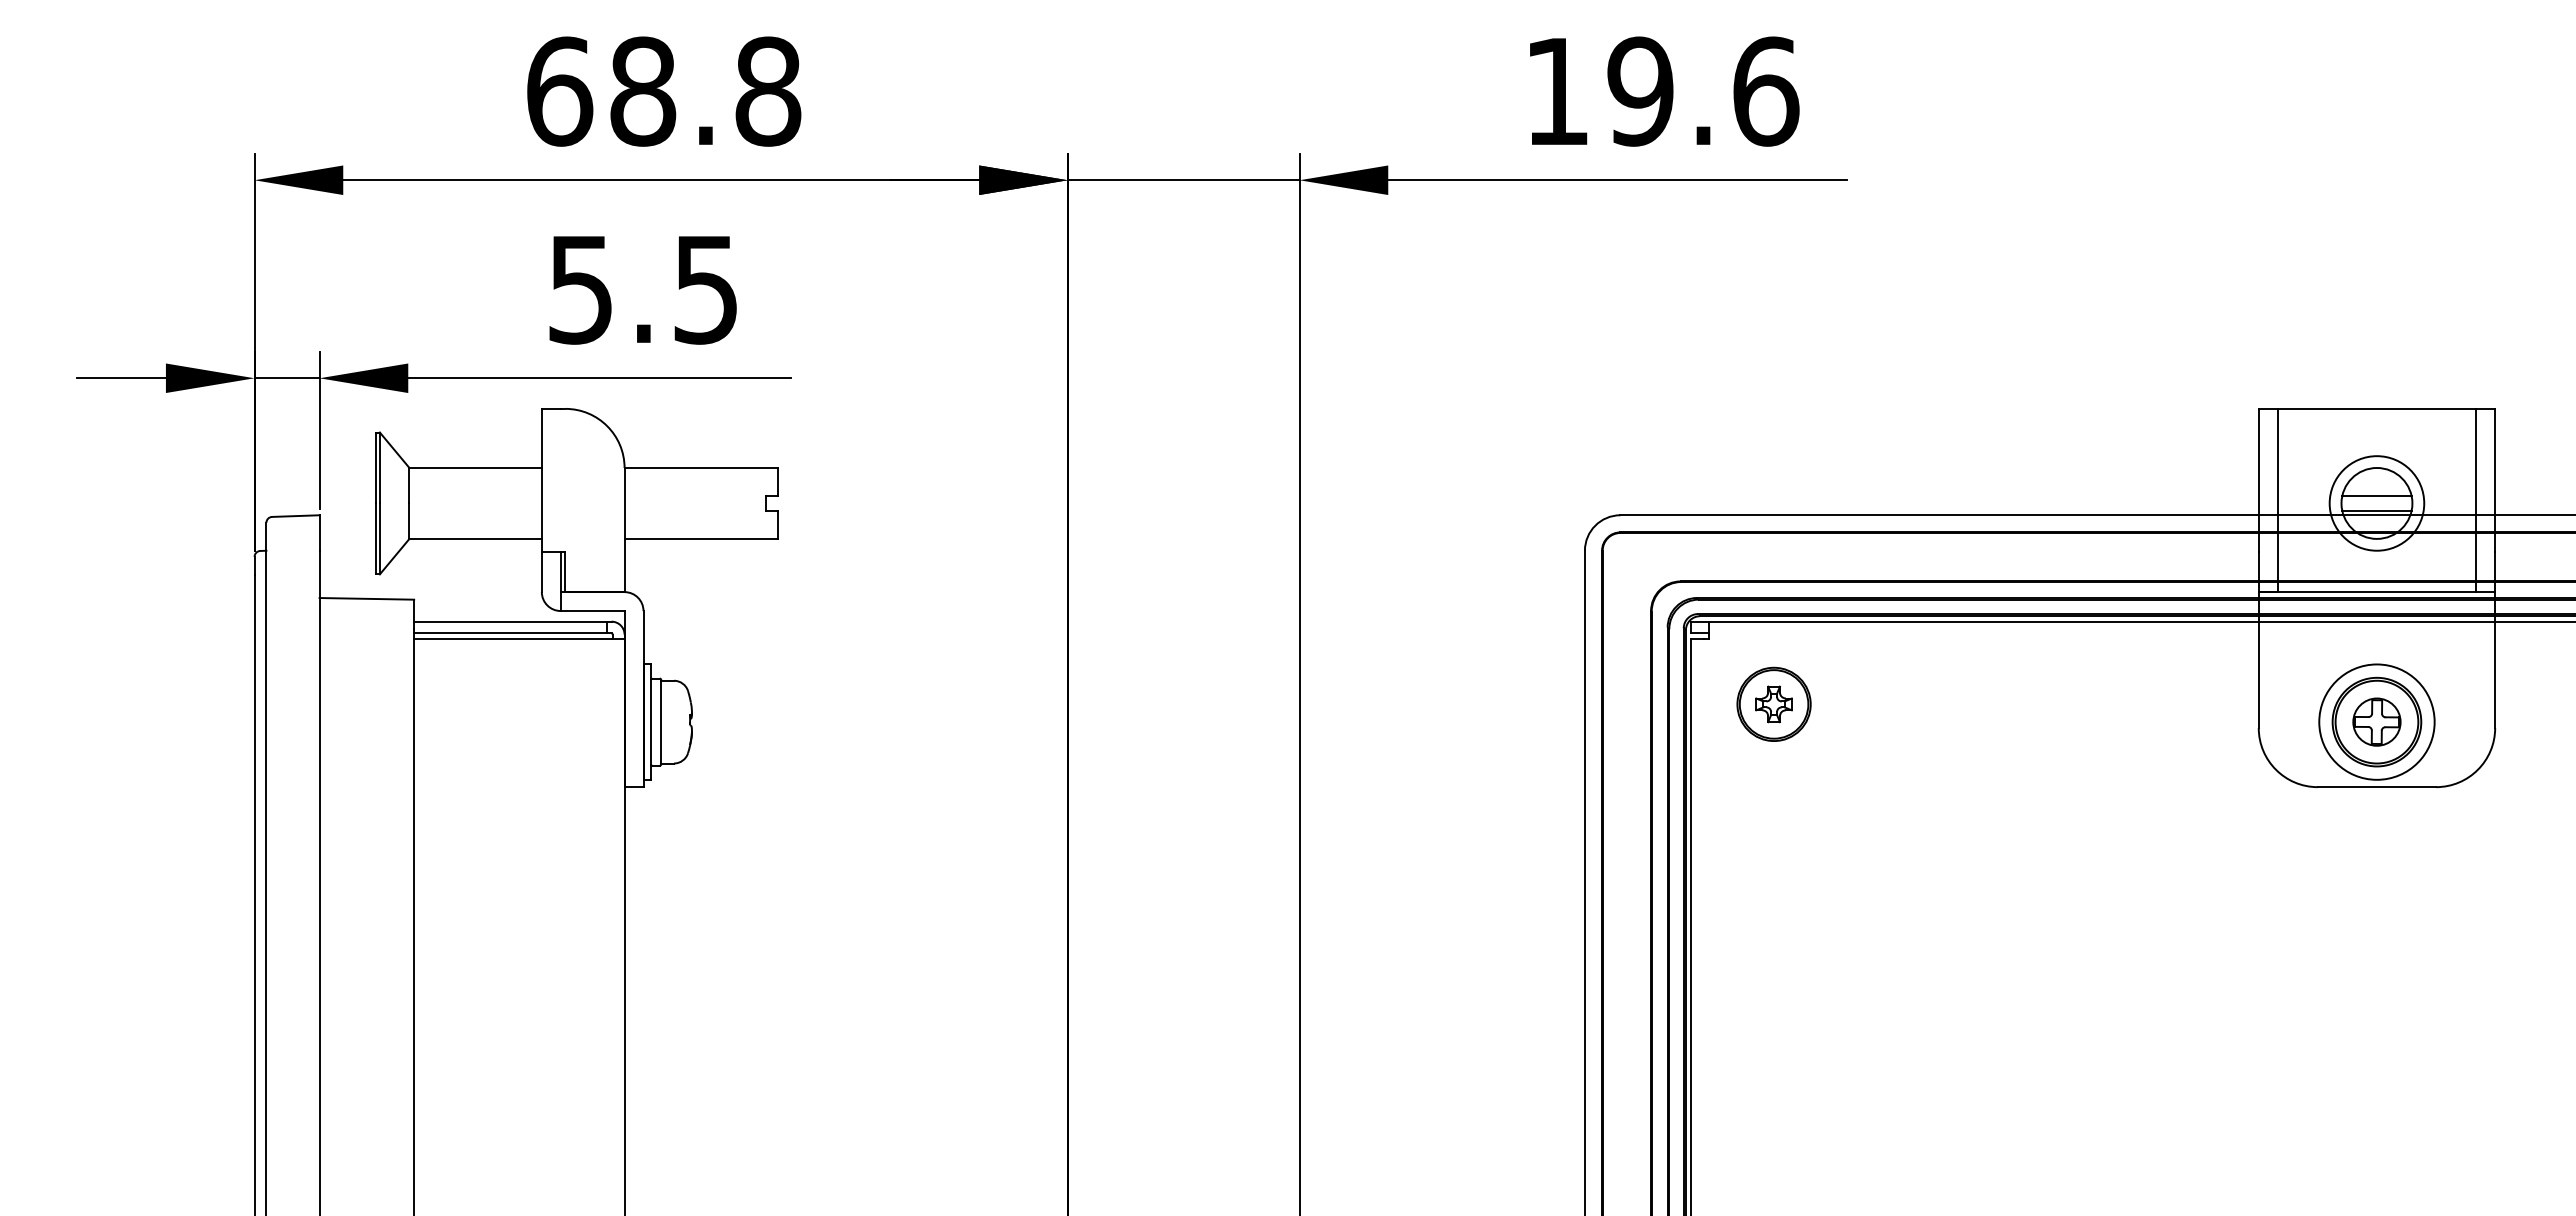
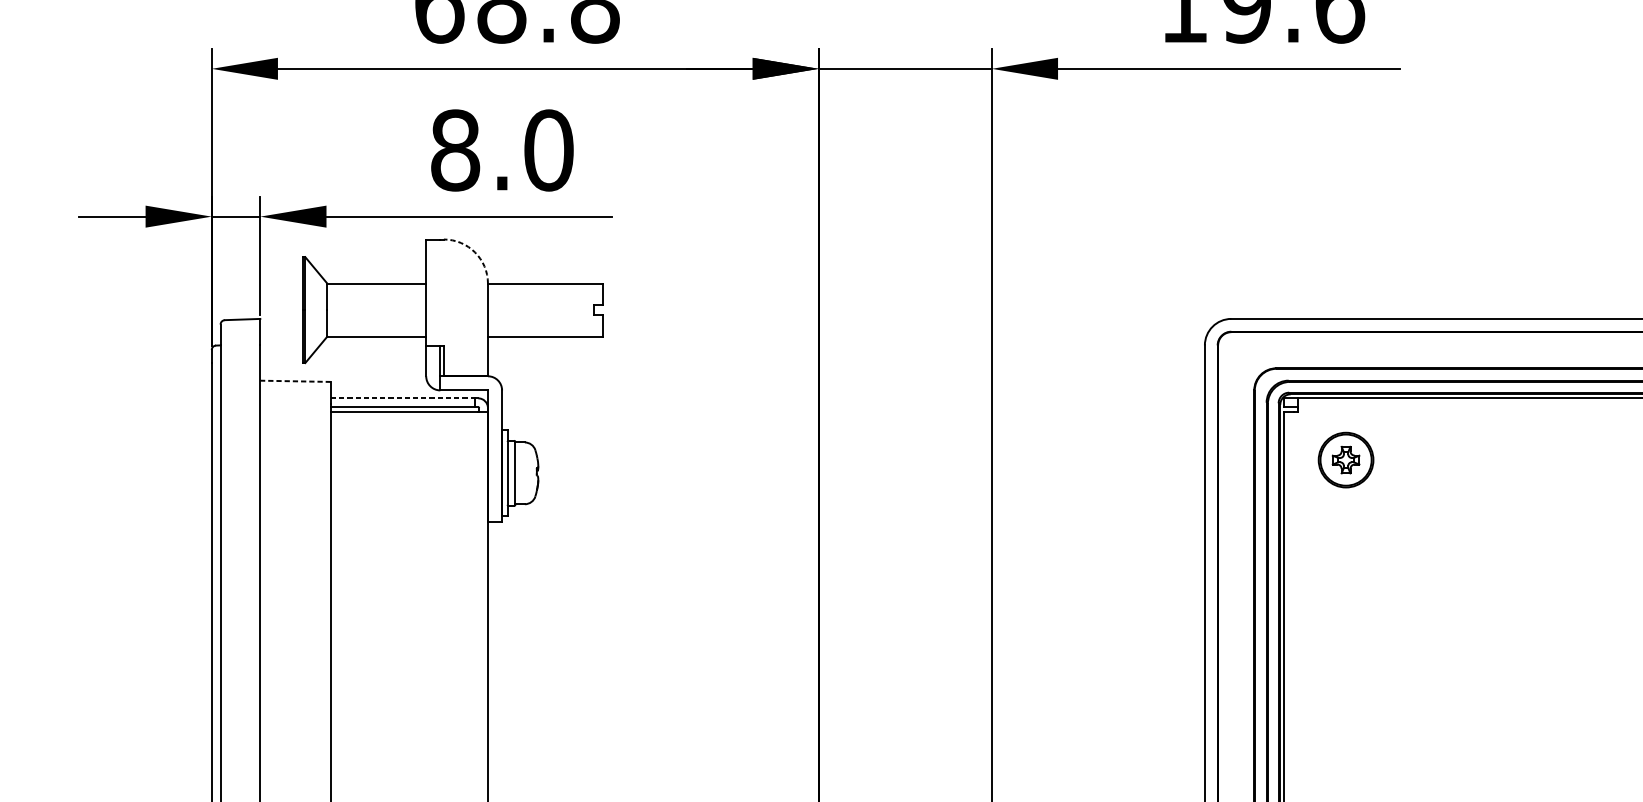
text: (643, 289) -> (502, 150), 5.5 -> 8.0
arc: (607, 426) -> (475, 252), solid -> dashed
line: (366, 598) -> (295, 381), solid -> dashed
line: (511, 621) -> (403, 398), solid -> dashed

